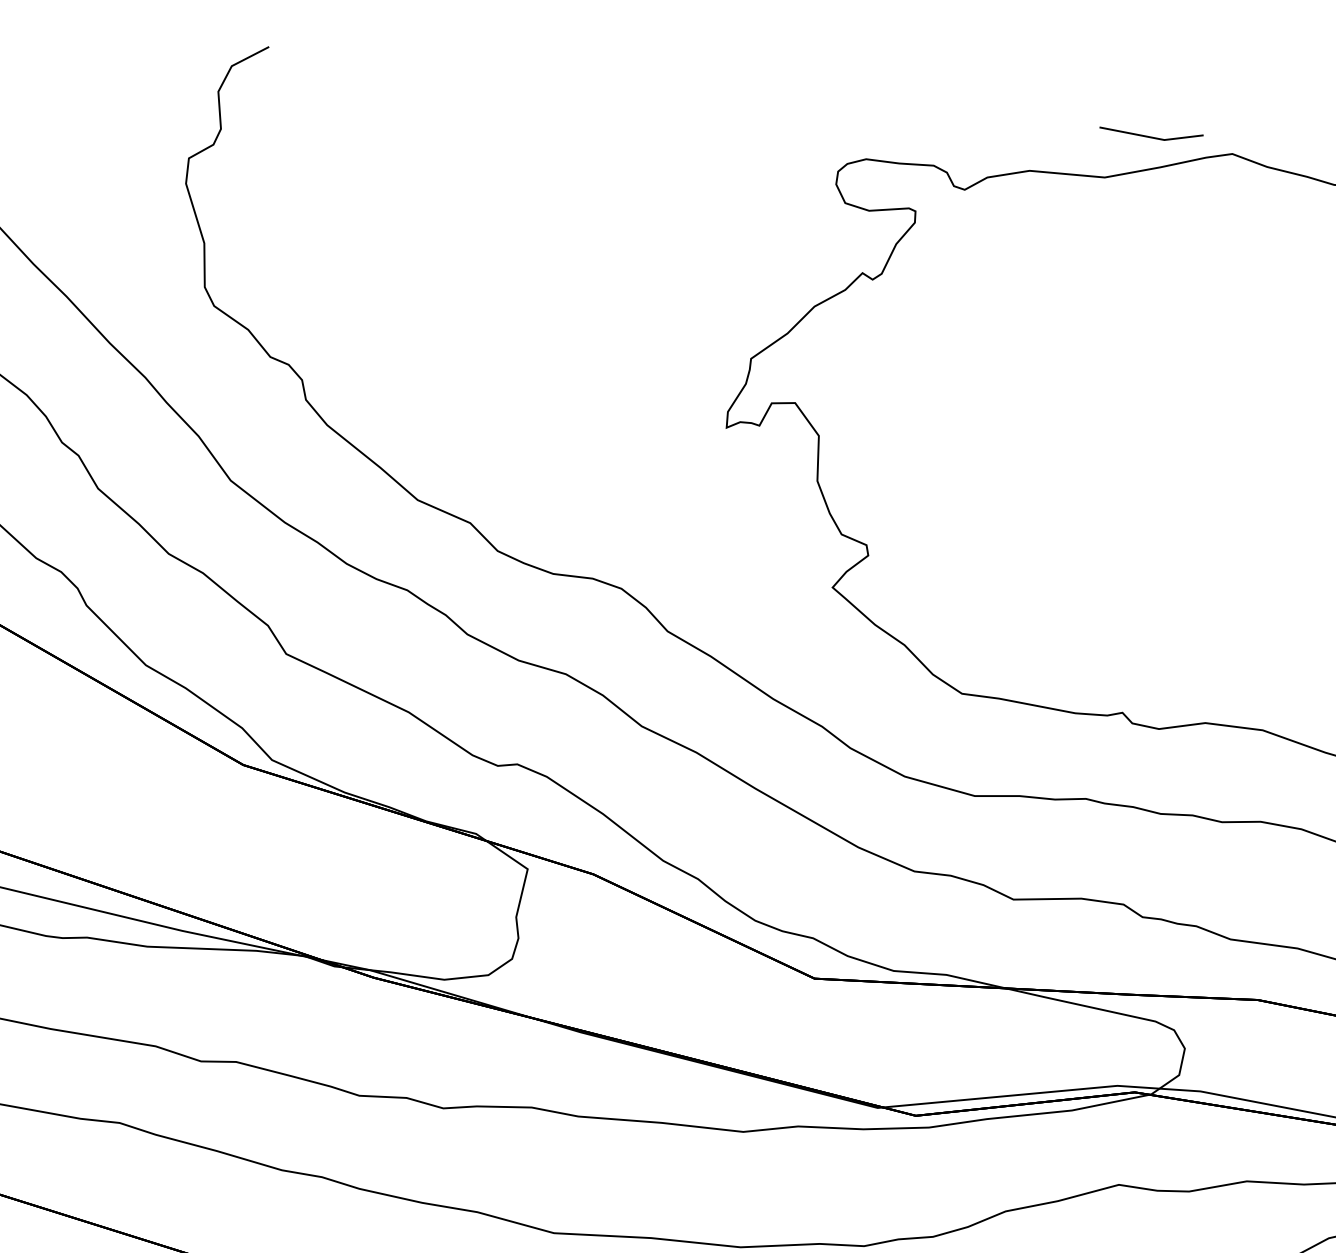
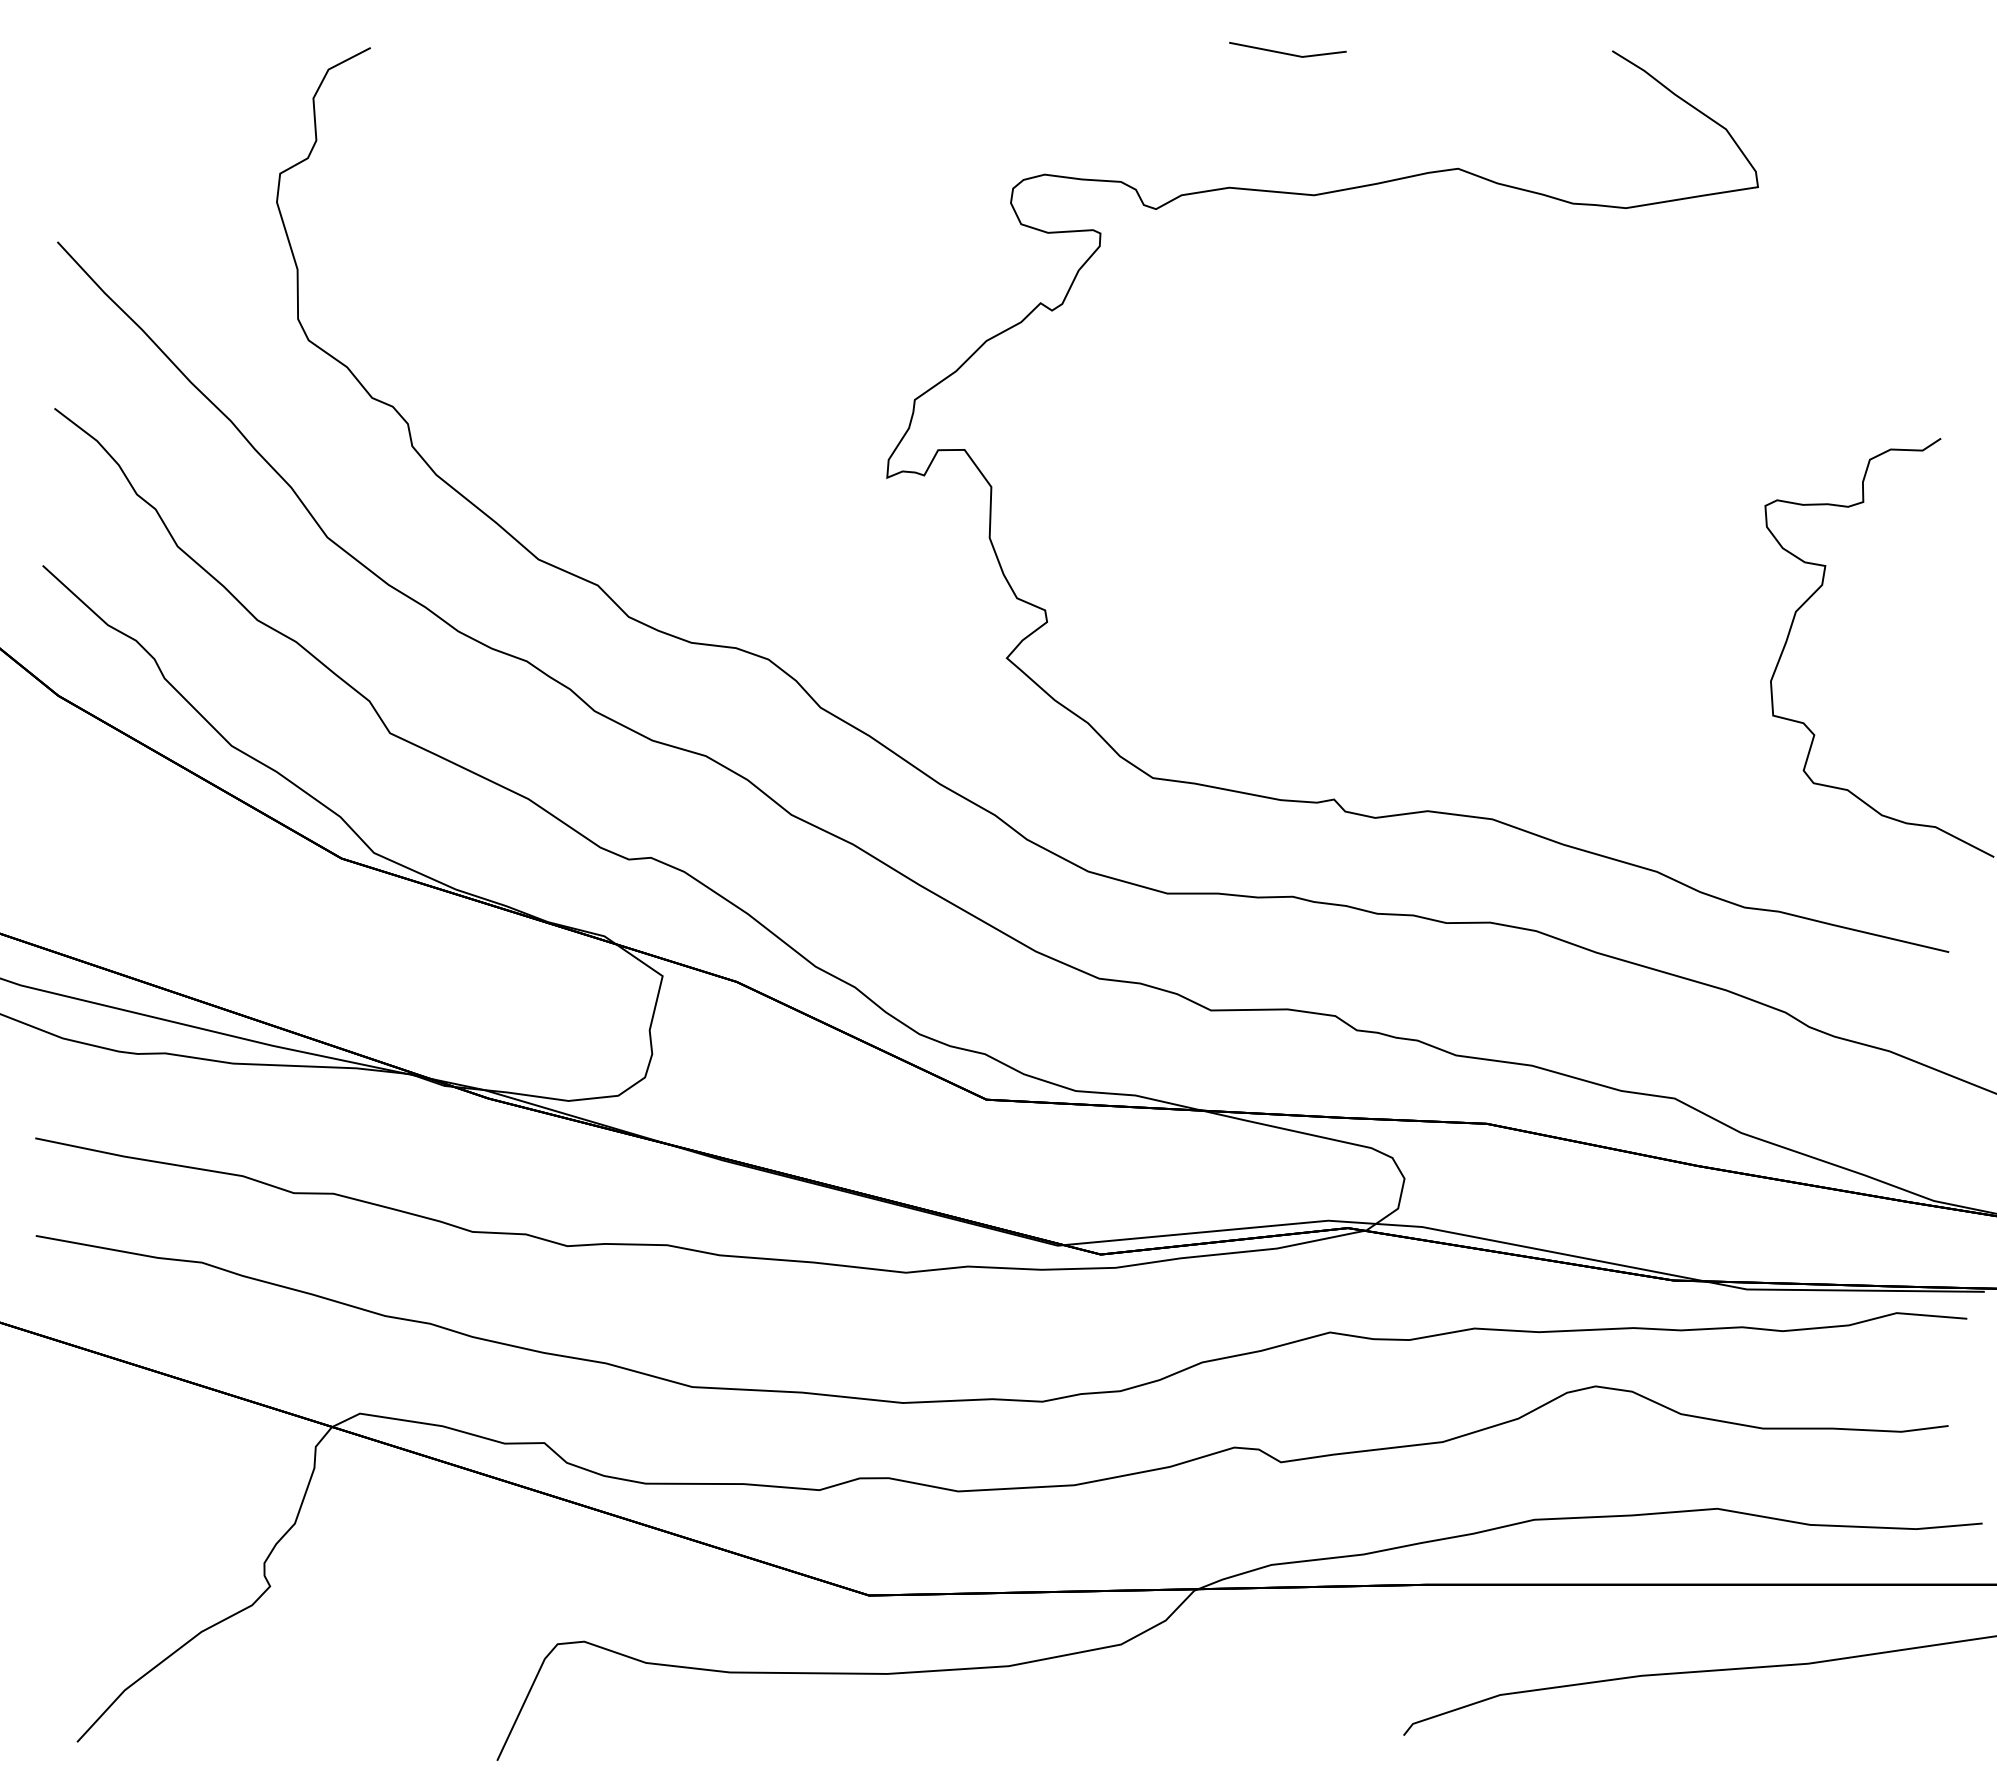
line: (1149, 136) -> (1285, 52), moved

